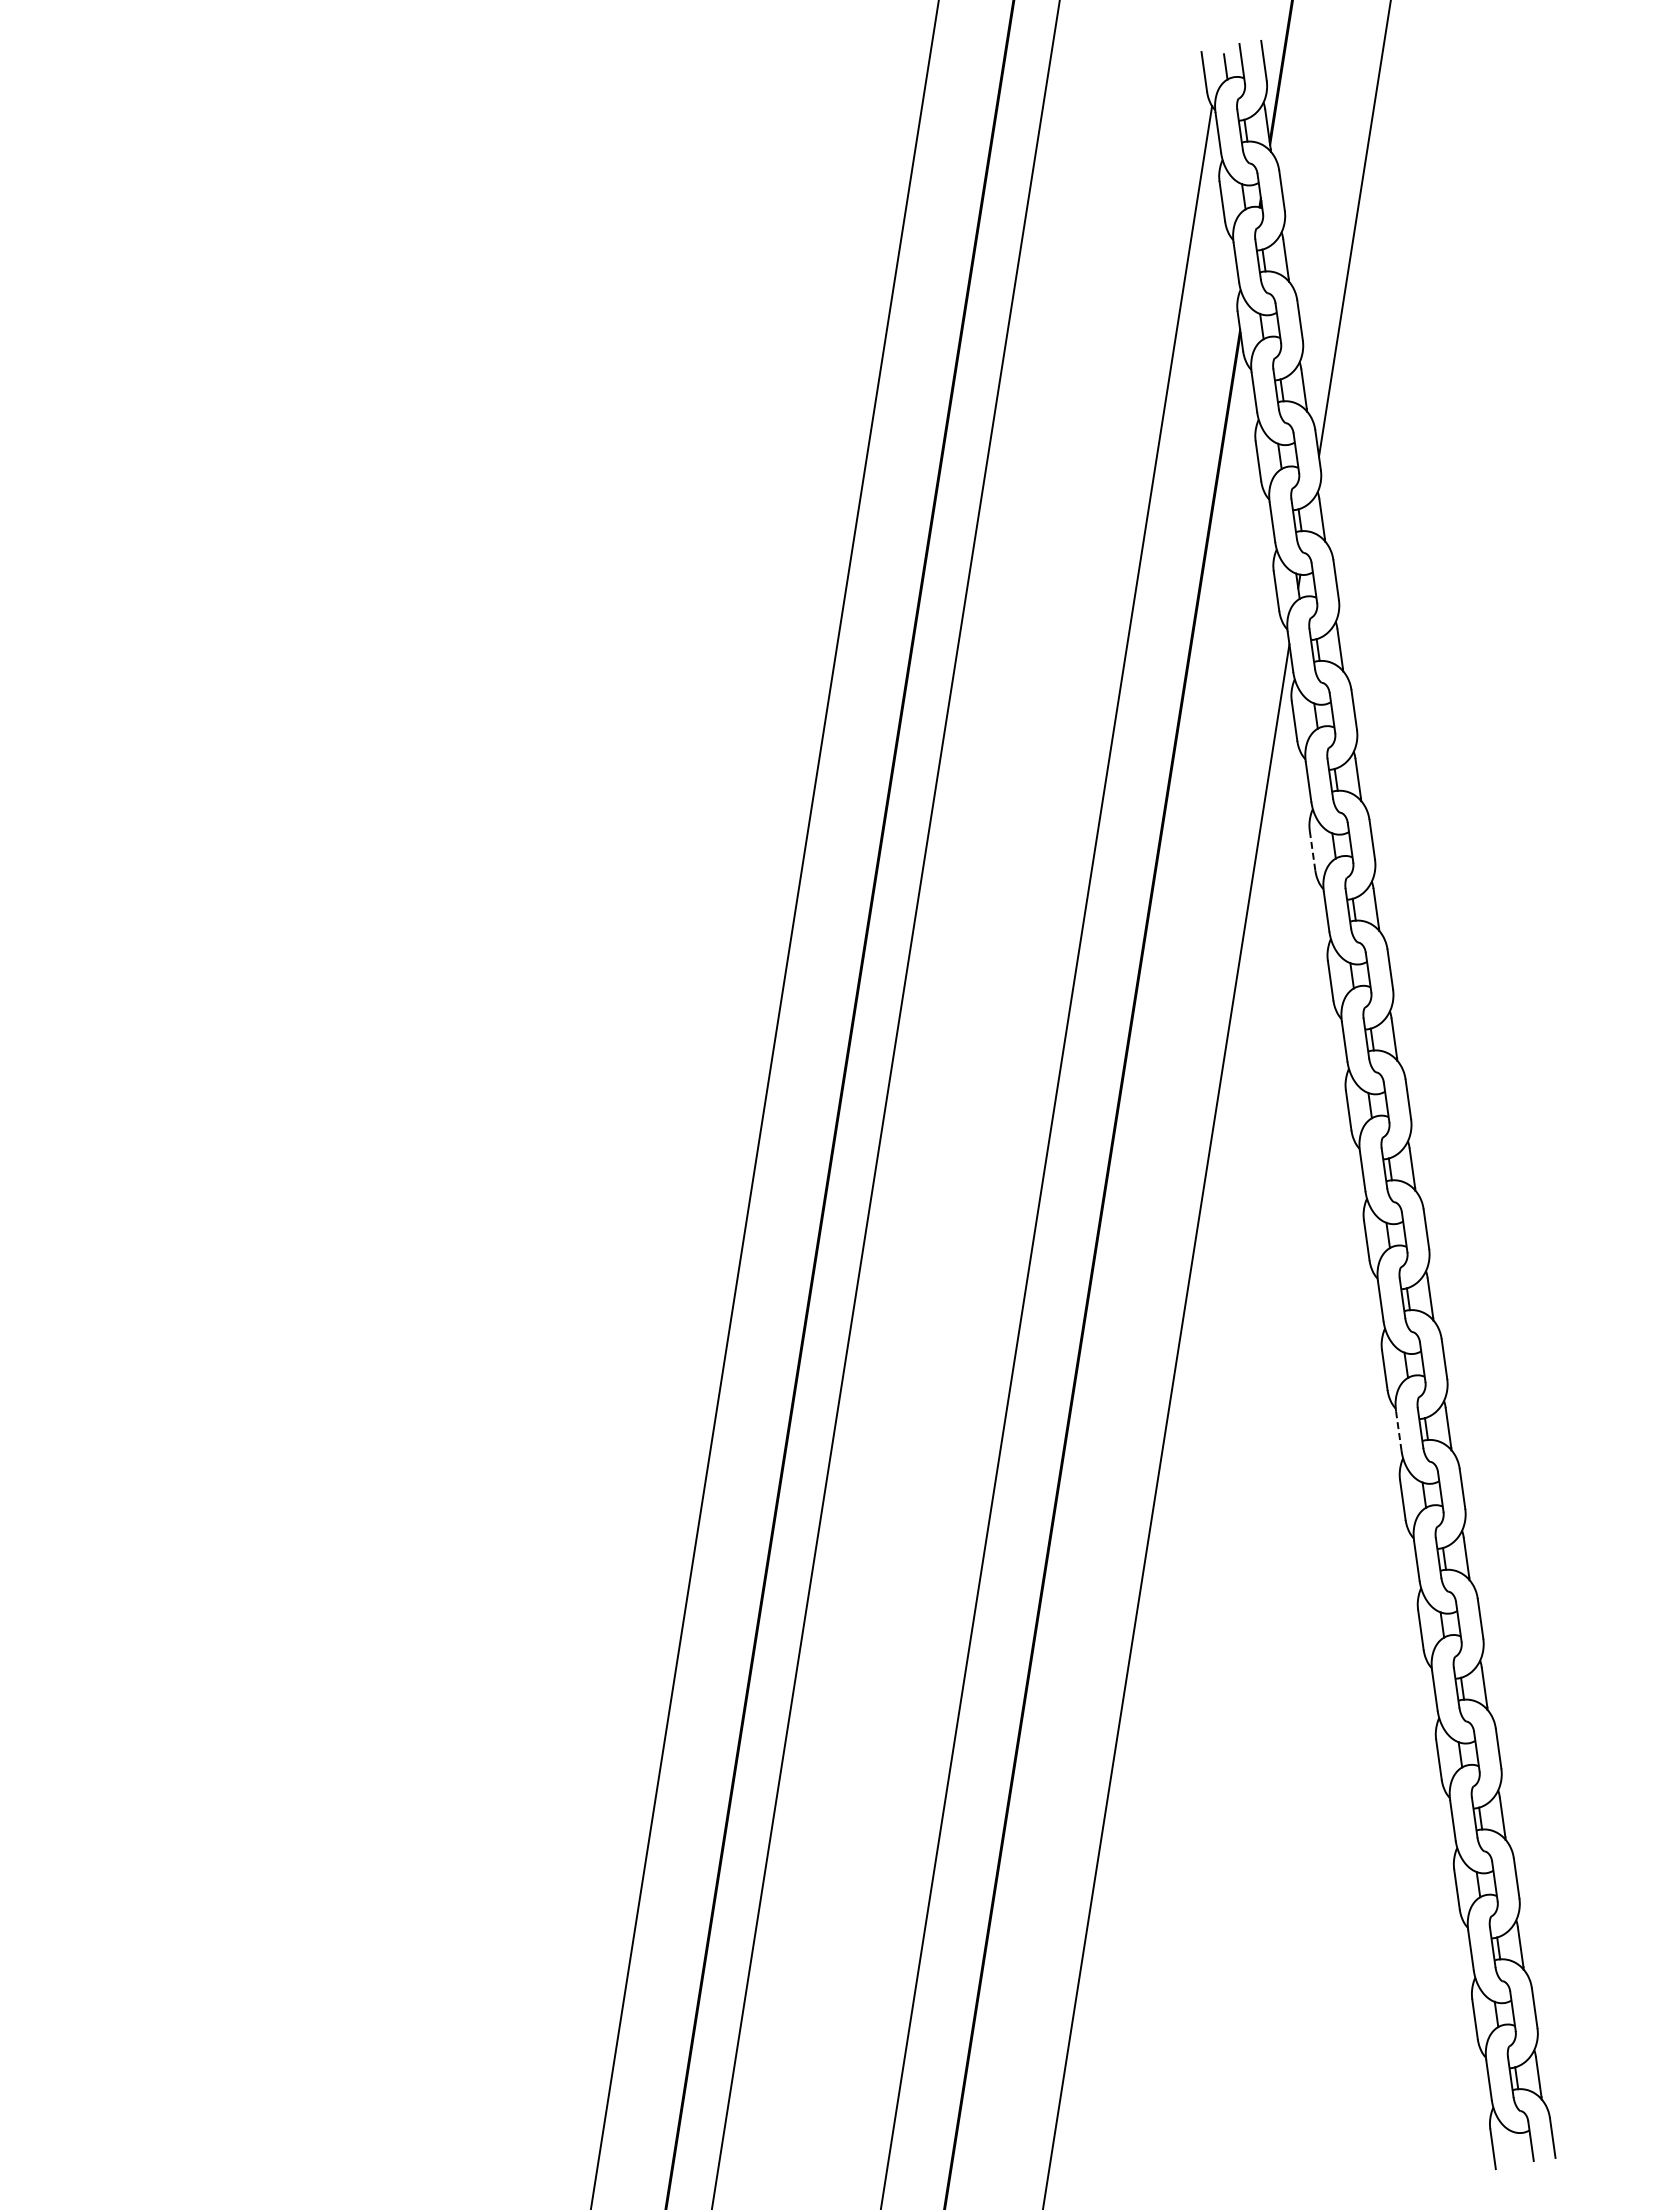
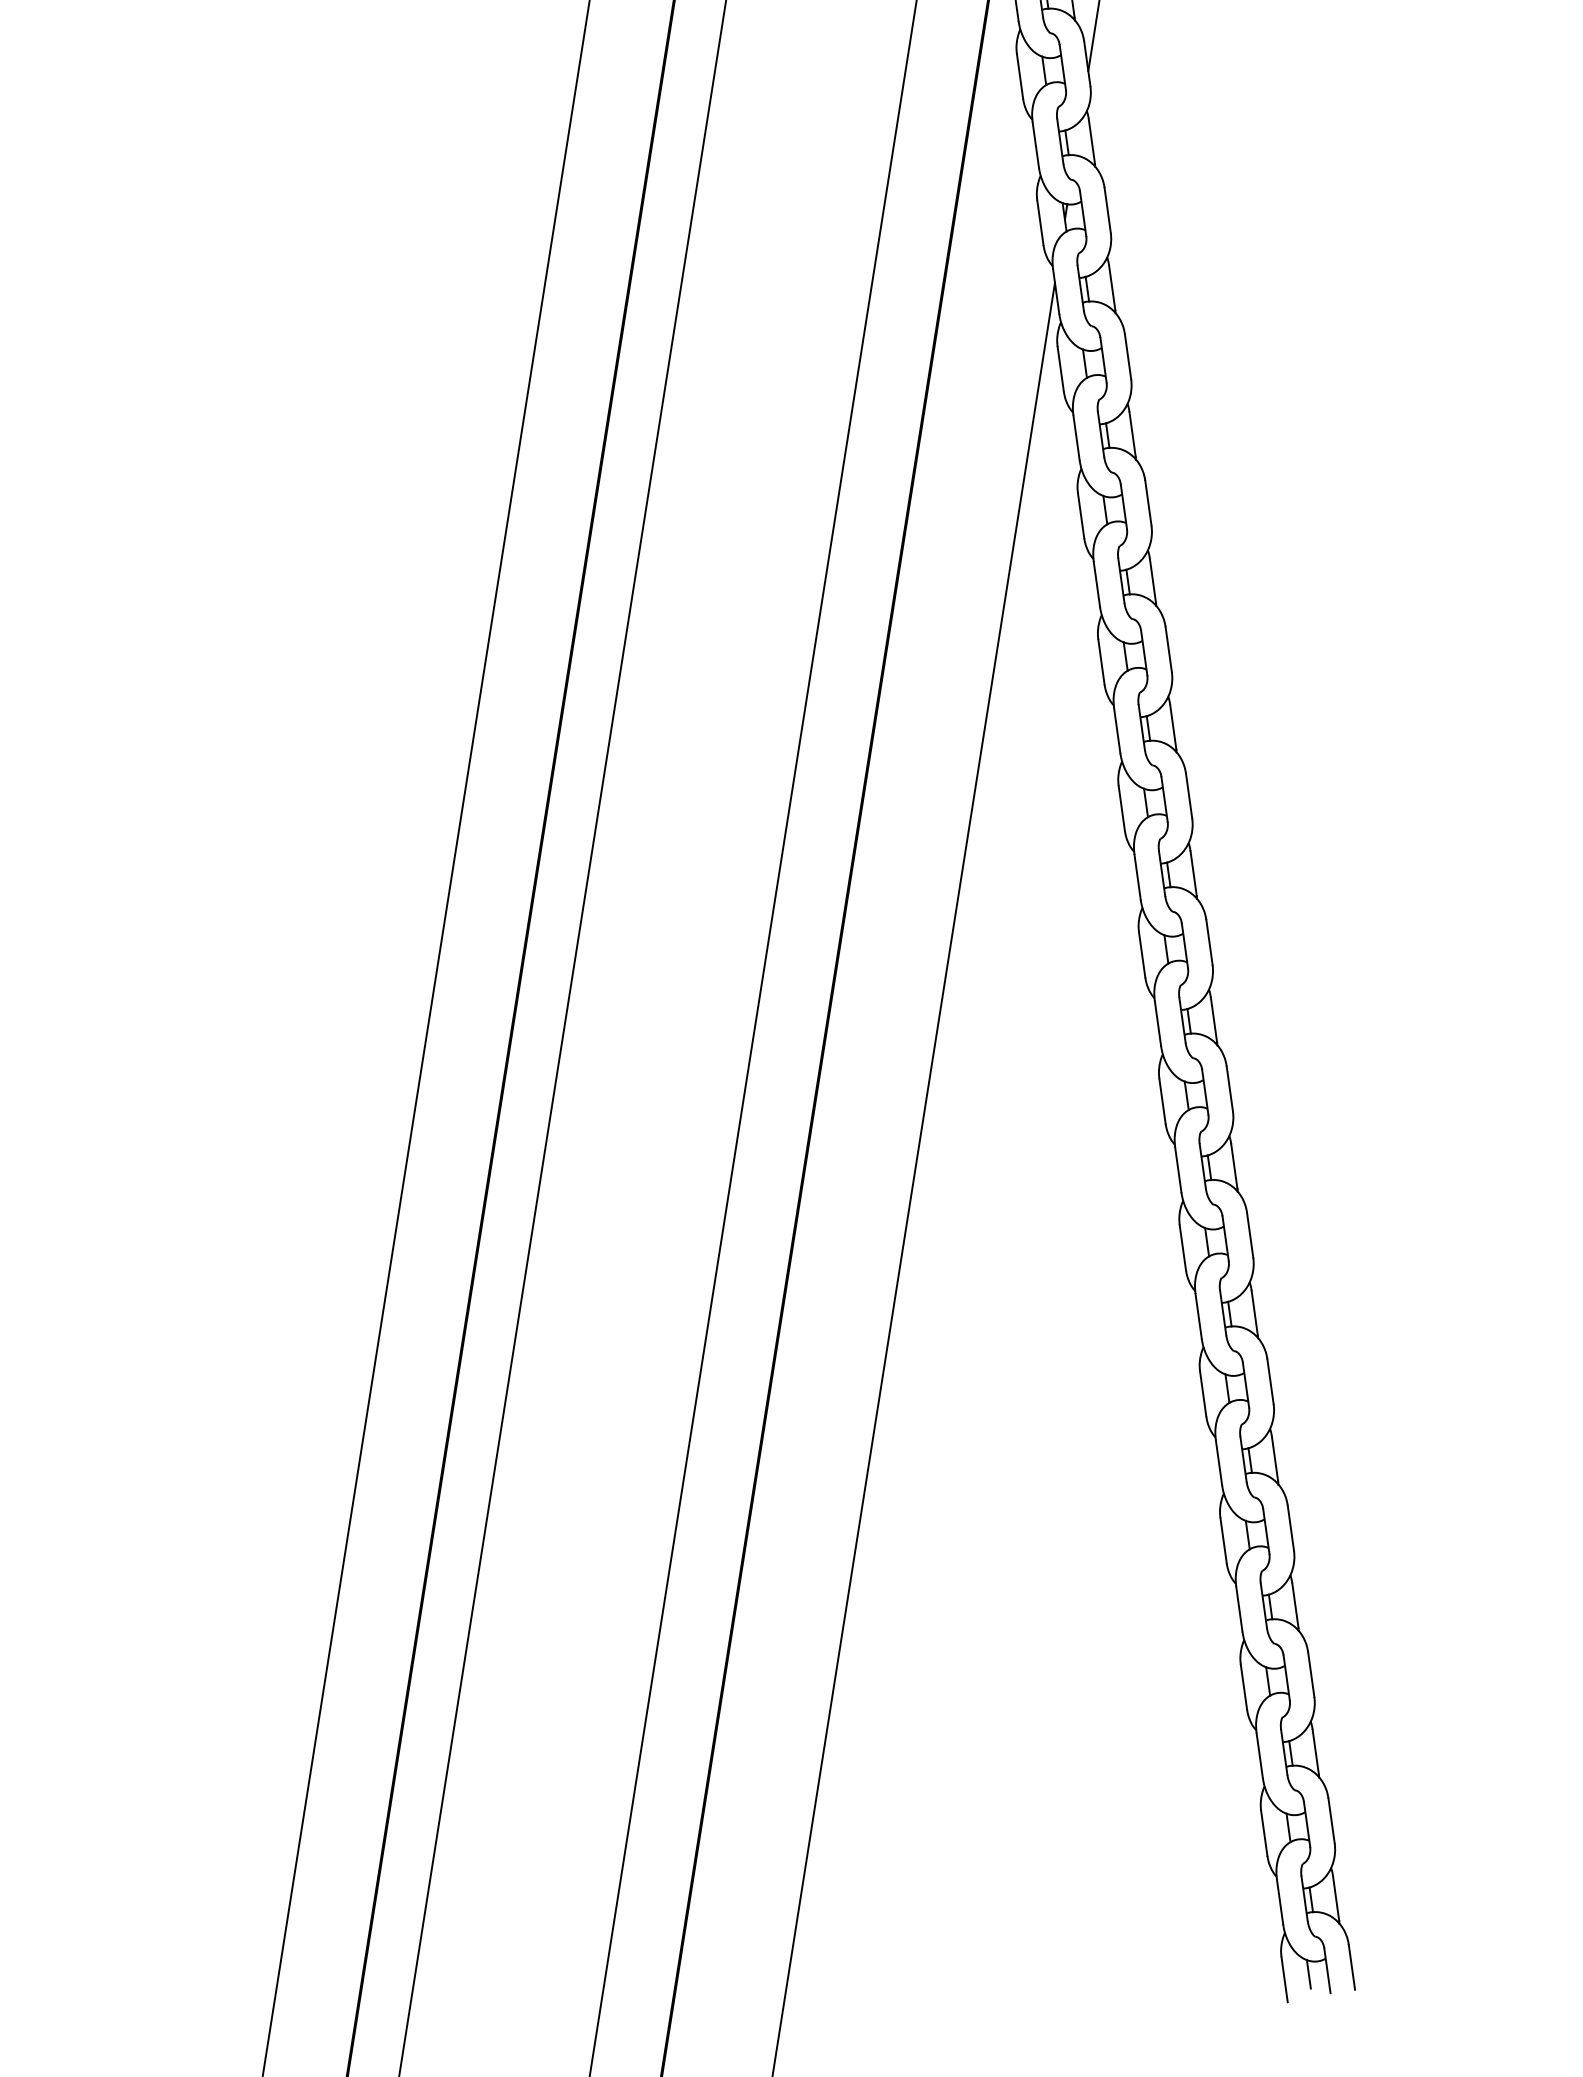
line: (1312, 851) -> (1080, 516), dashed -> solid
line: (1398, 1431) -> (1177, 1170), dashed -> solid
line: (1514, 2143) -> (1308, 1973), added

